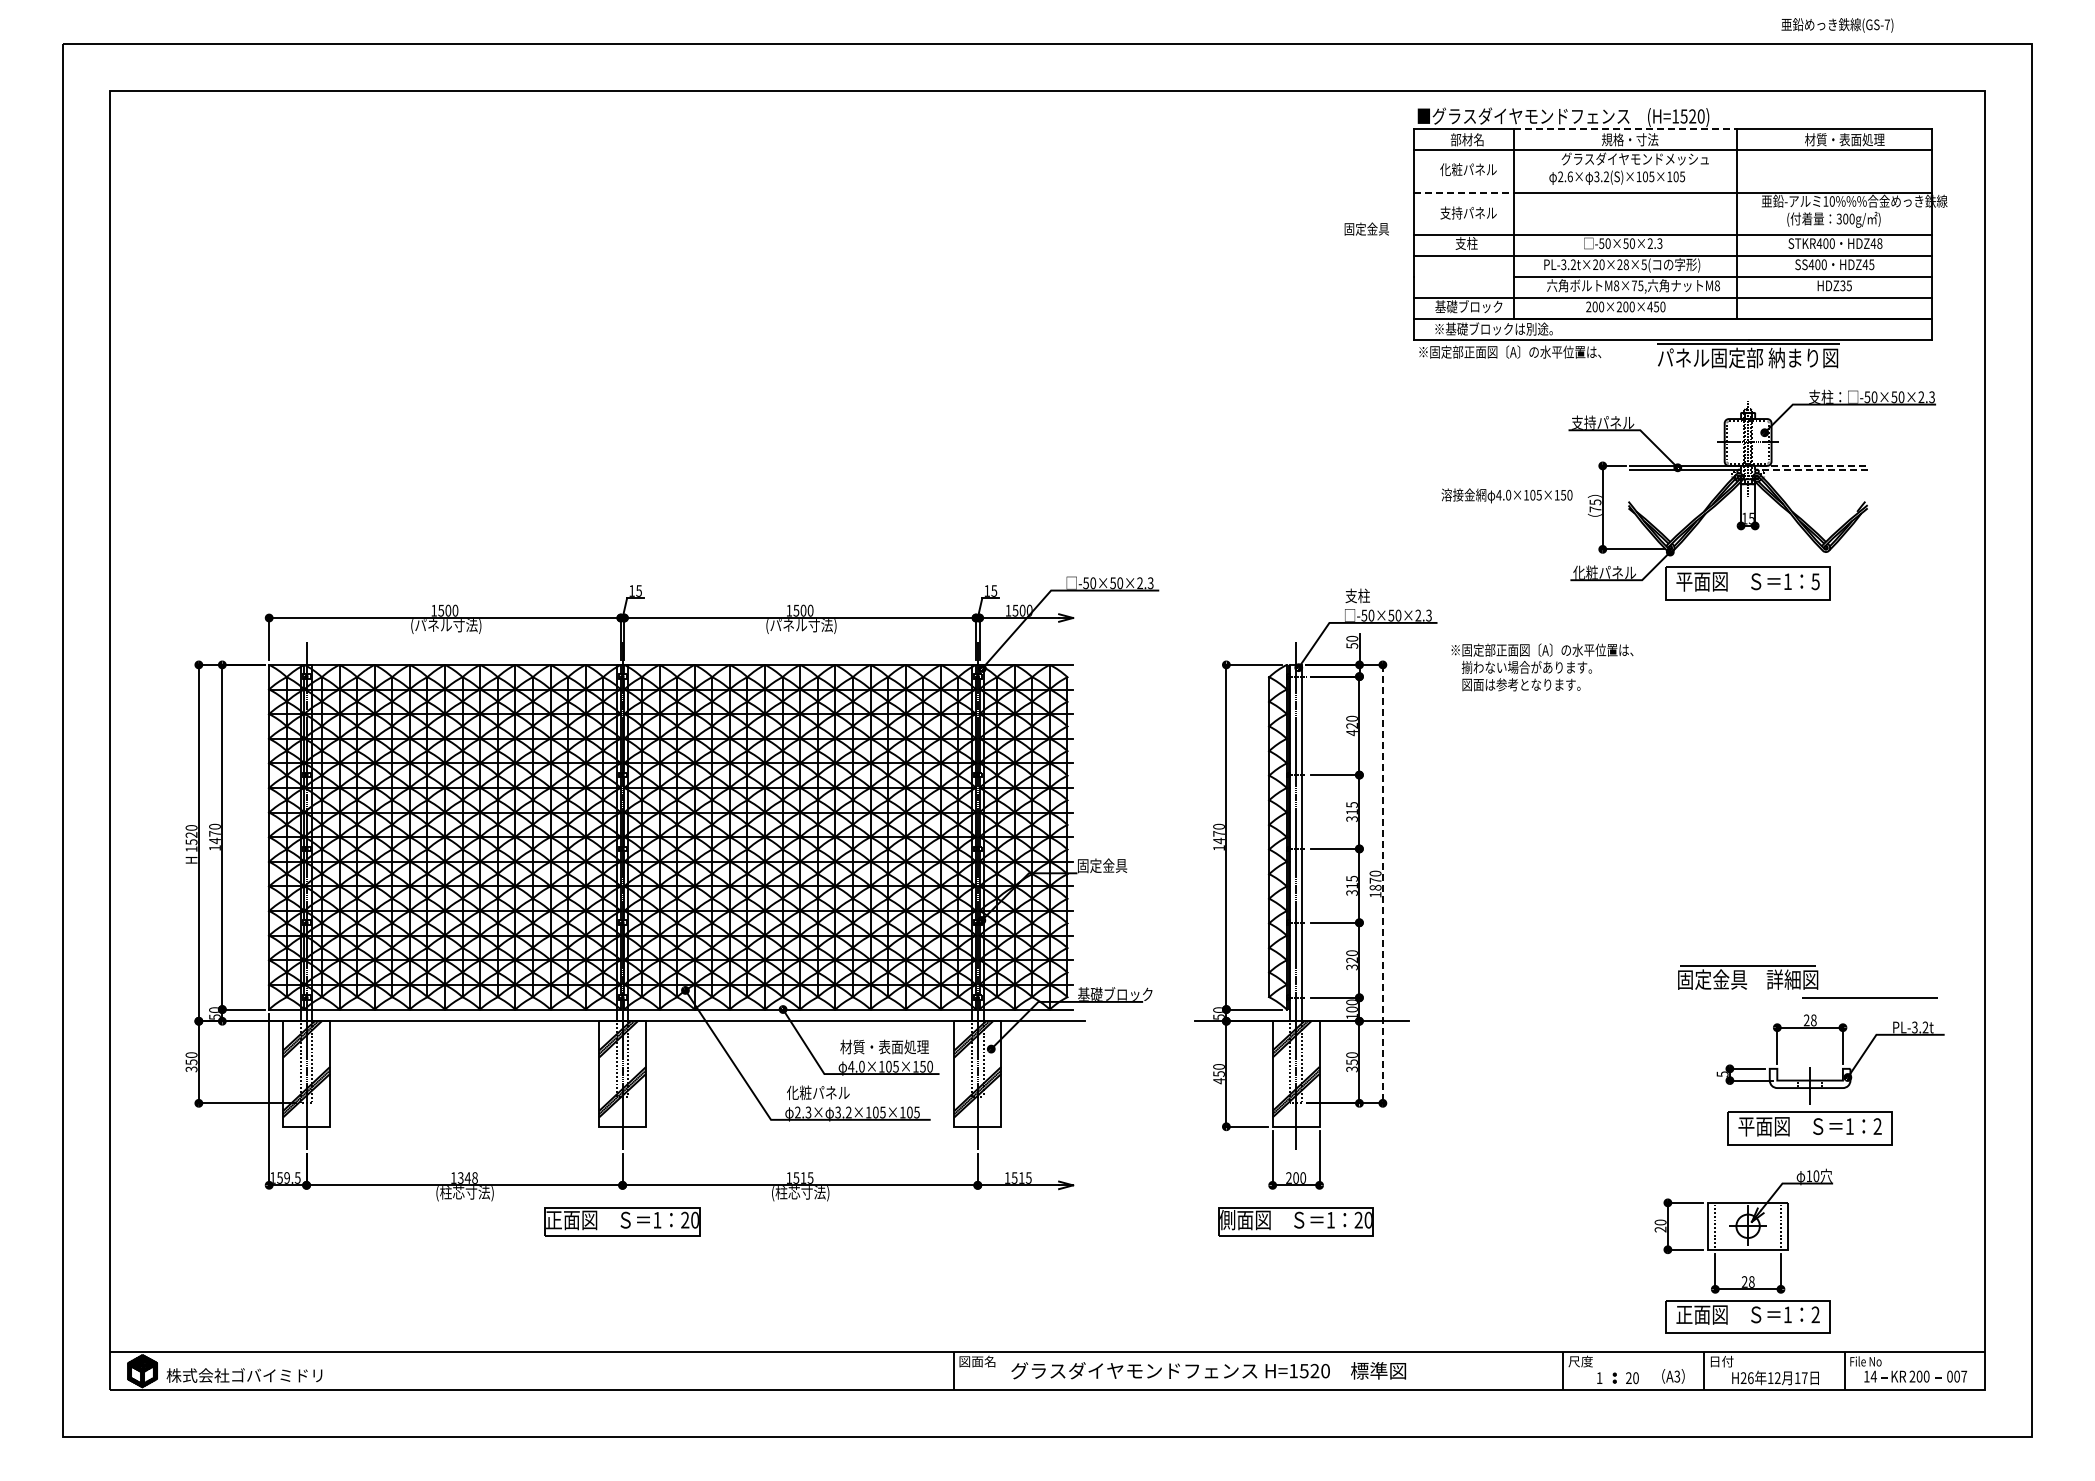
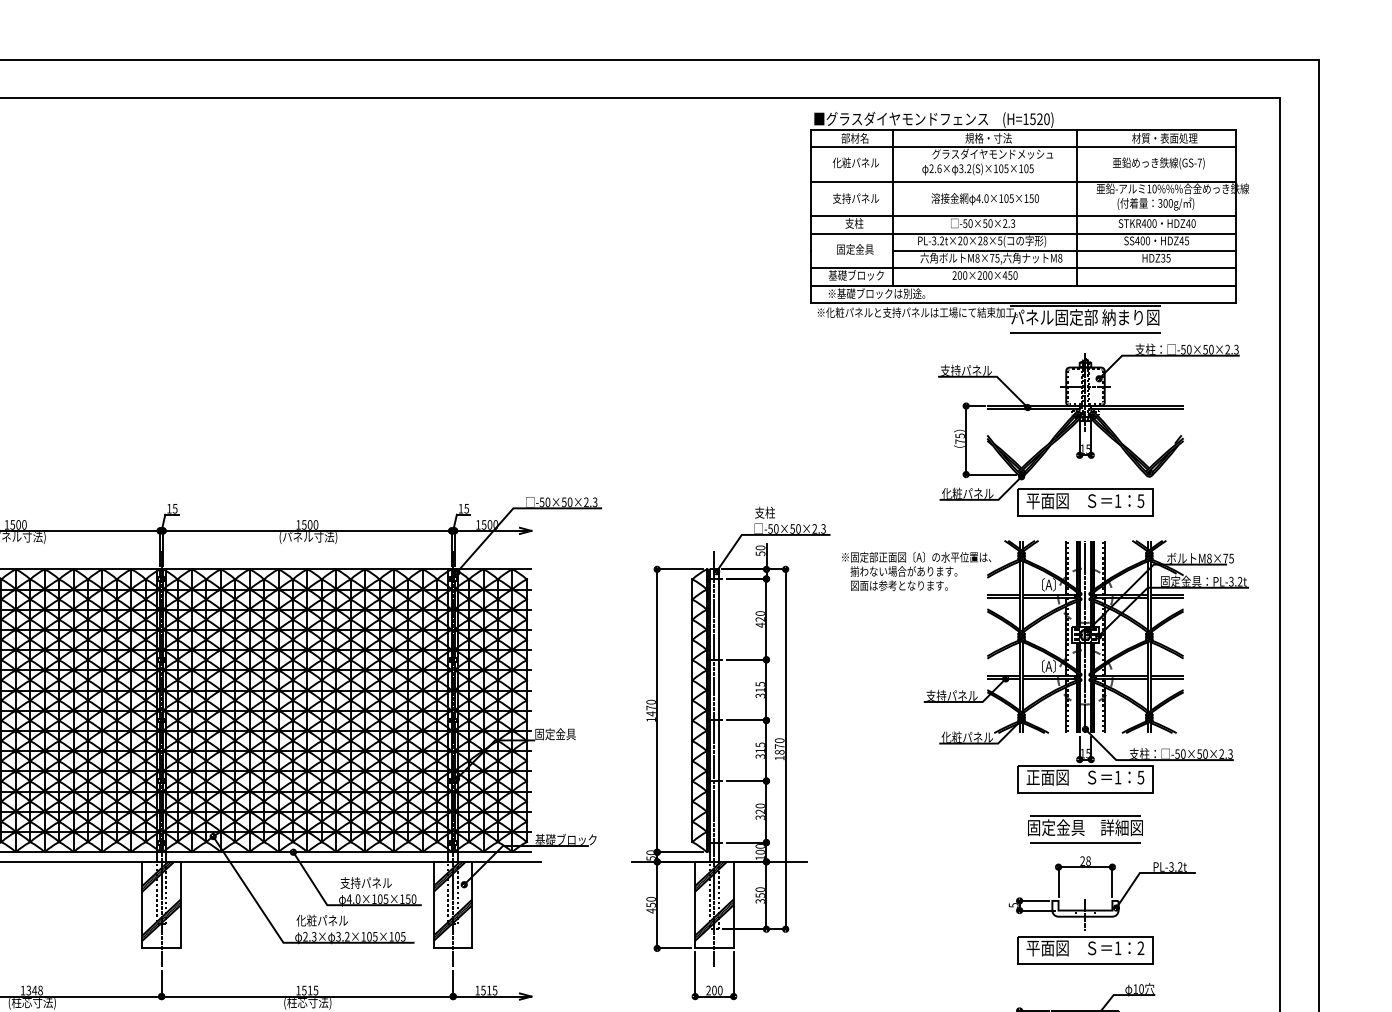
text: (1837, 25) -> (1158, 163), moved
line: (1625, 129) -> (984, 129), dashed -> solid
line: (1464, 192) -> (852, 181), dashed -> solid
text: (1366, 228) -> (855, 248), moved
text: (1879, 243) -> (1193, 223), HDZ48 -> HDZ40
text: (1542, 351) -> (916, 312), ※固定部正面図〔A〕の水平位置は、 -> ※化粧パネルと支持パネルは工場にて結束加工。
line: (1748, 376) -> (1085, 332), added
line: (1755, 467) -> (1091, 407), dashed -> solid
text: (1506, 495) -> (984, 198), moved
part: (1749, 783) -> (1086, 666), added
line: (1382, 884) -> (785, 749), dashed -> solid
line: (1869, 997) -> (1084, 842), moved
text: (884, 1046) -> (376, 882), 材質・表面処理 -> 支持パネル
part: (1830, 1079) -> (1102, 909), moved

